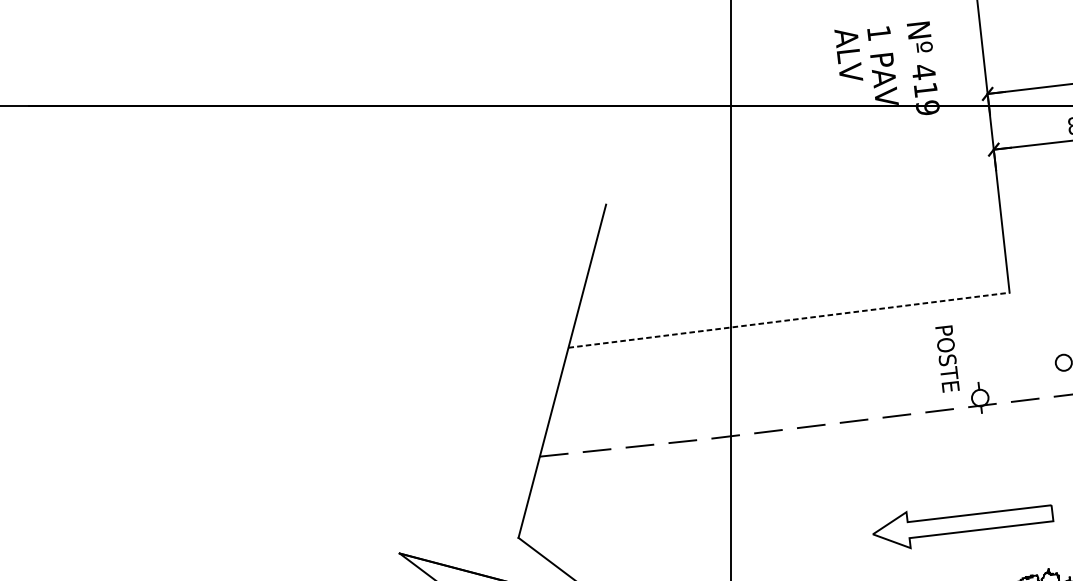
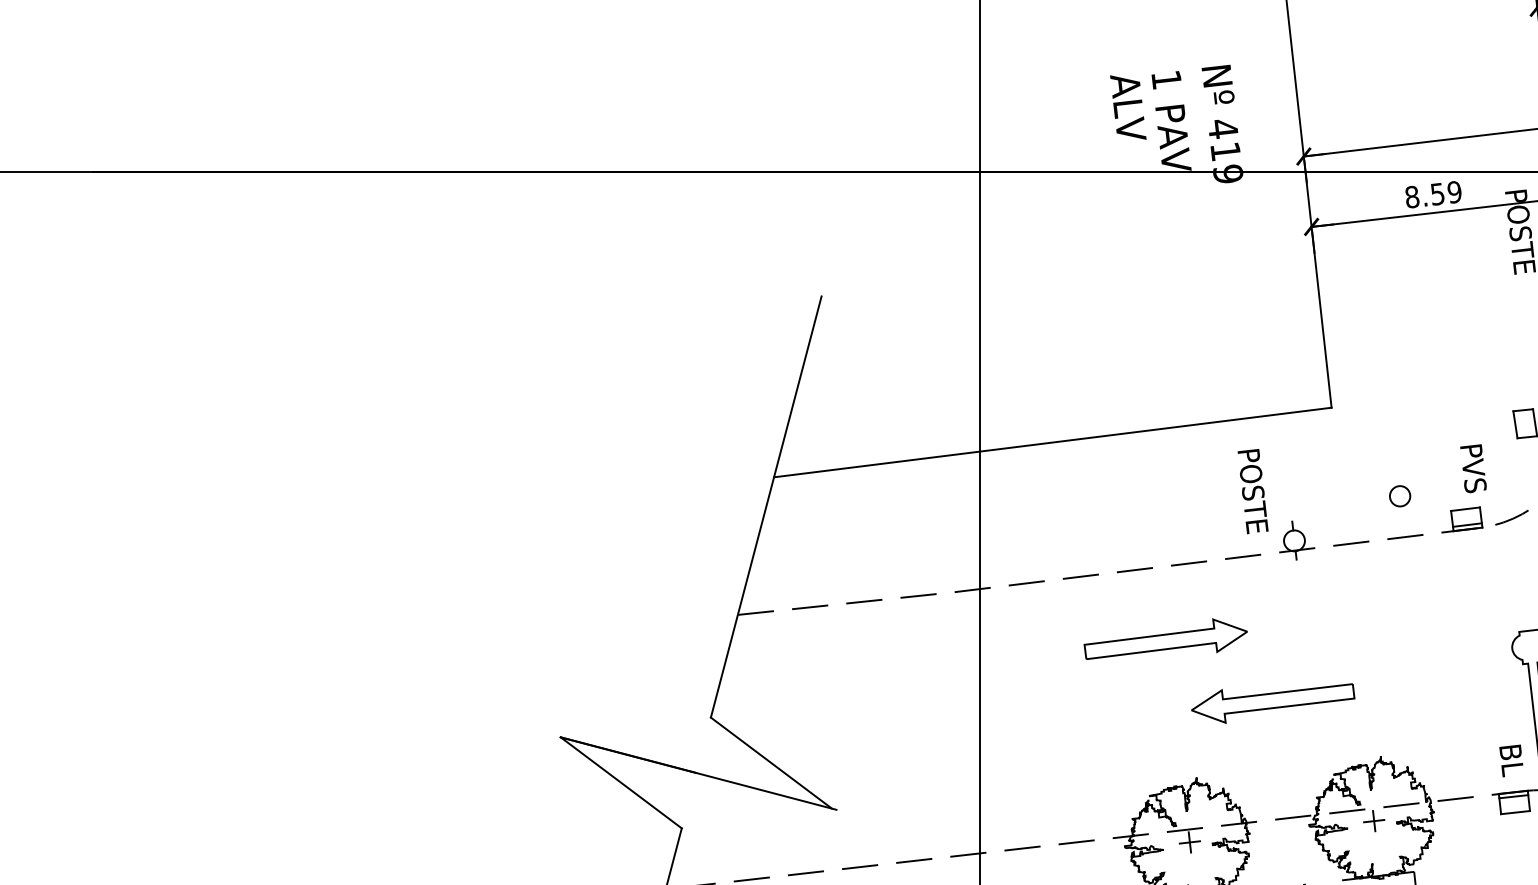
line: (788, 320) -> (1052, 442), dashed -> solid
part: (878, 475) -> (1165, 638), added
part: (963, 526) -> (1273, 703), size x0.71

